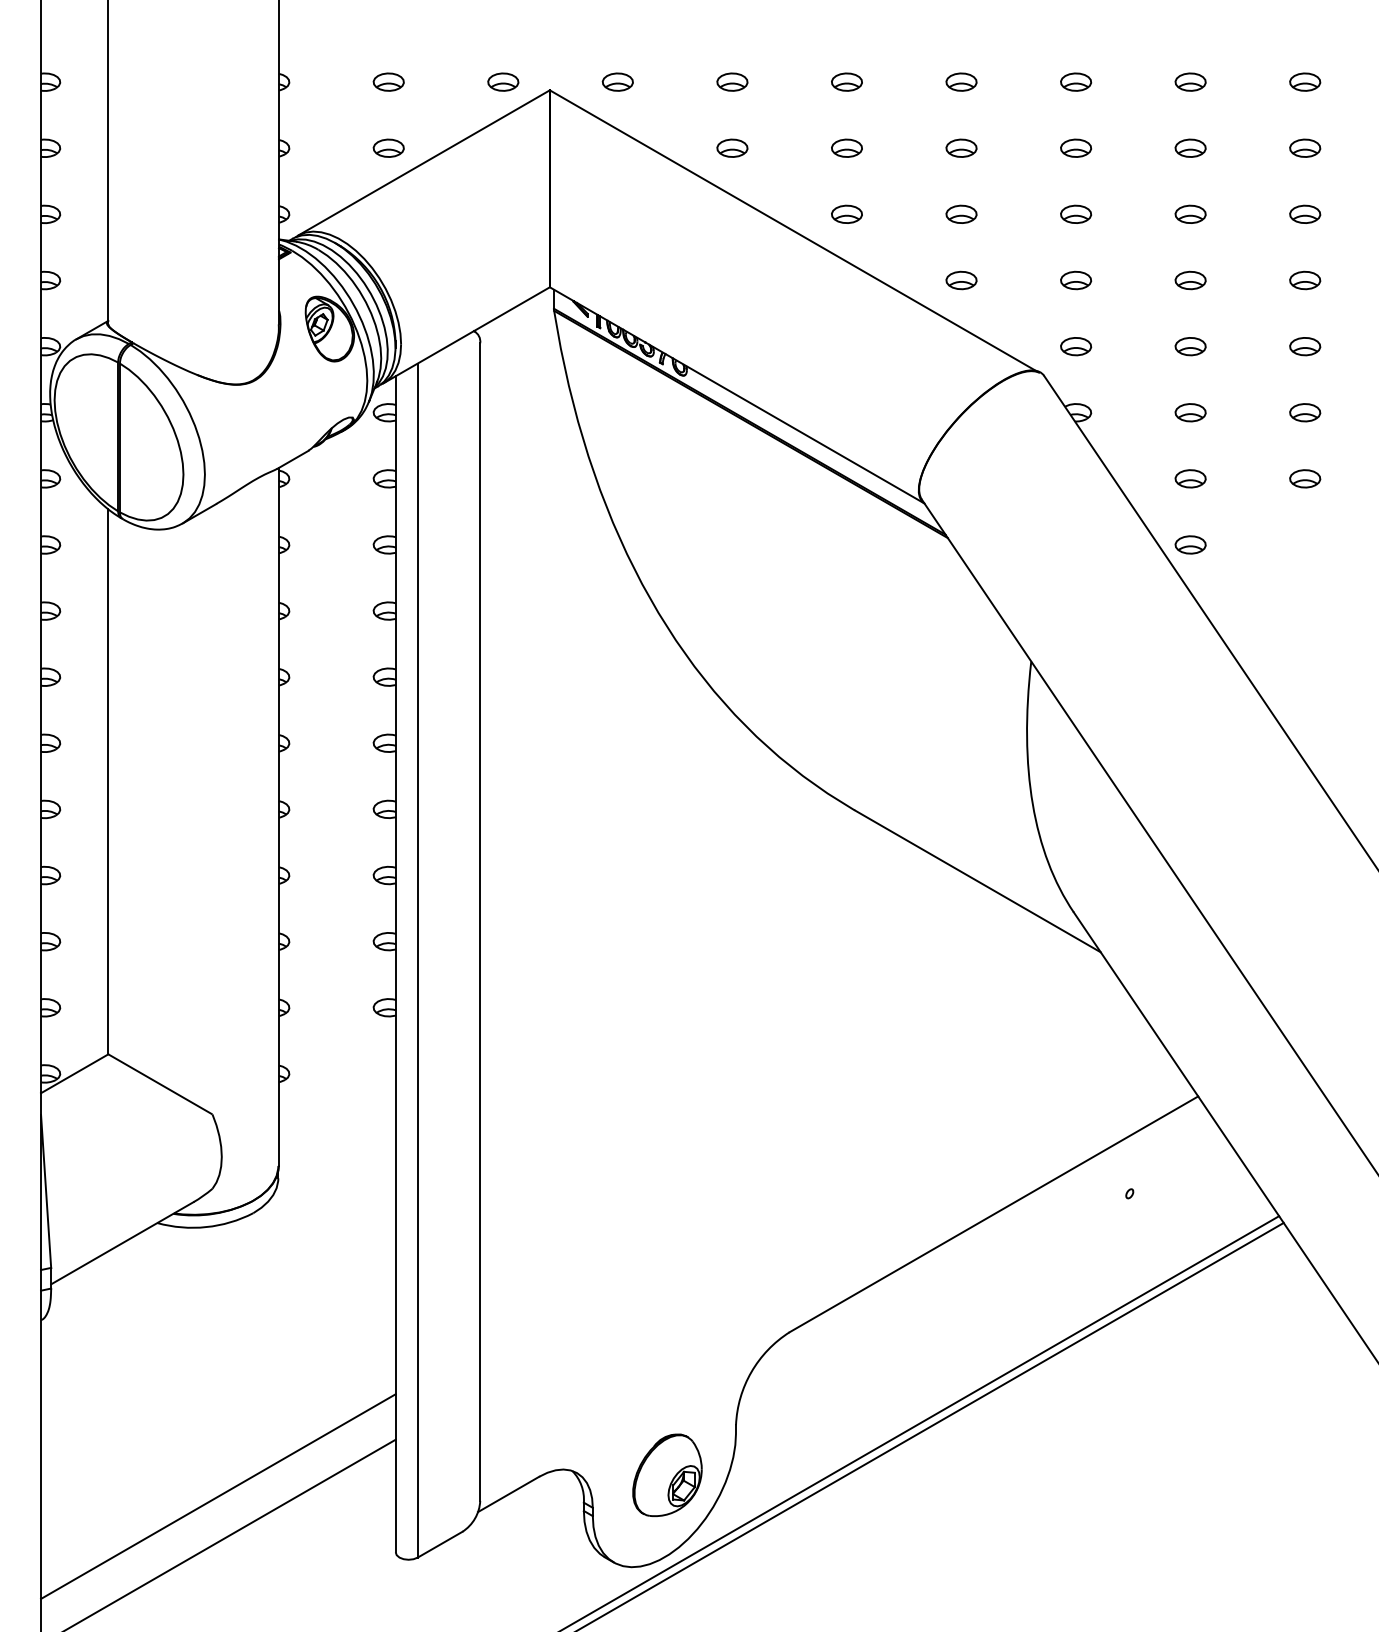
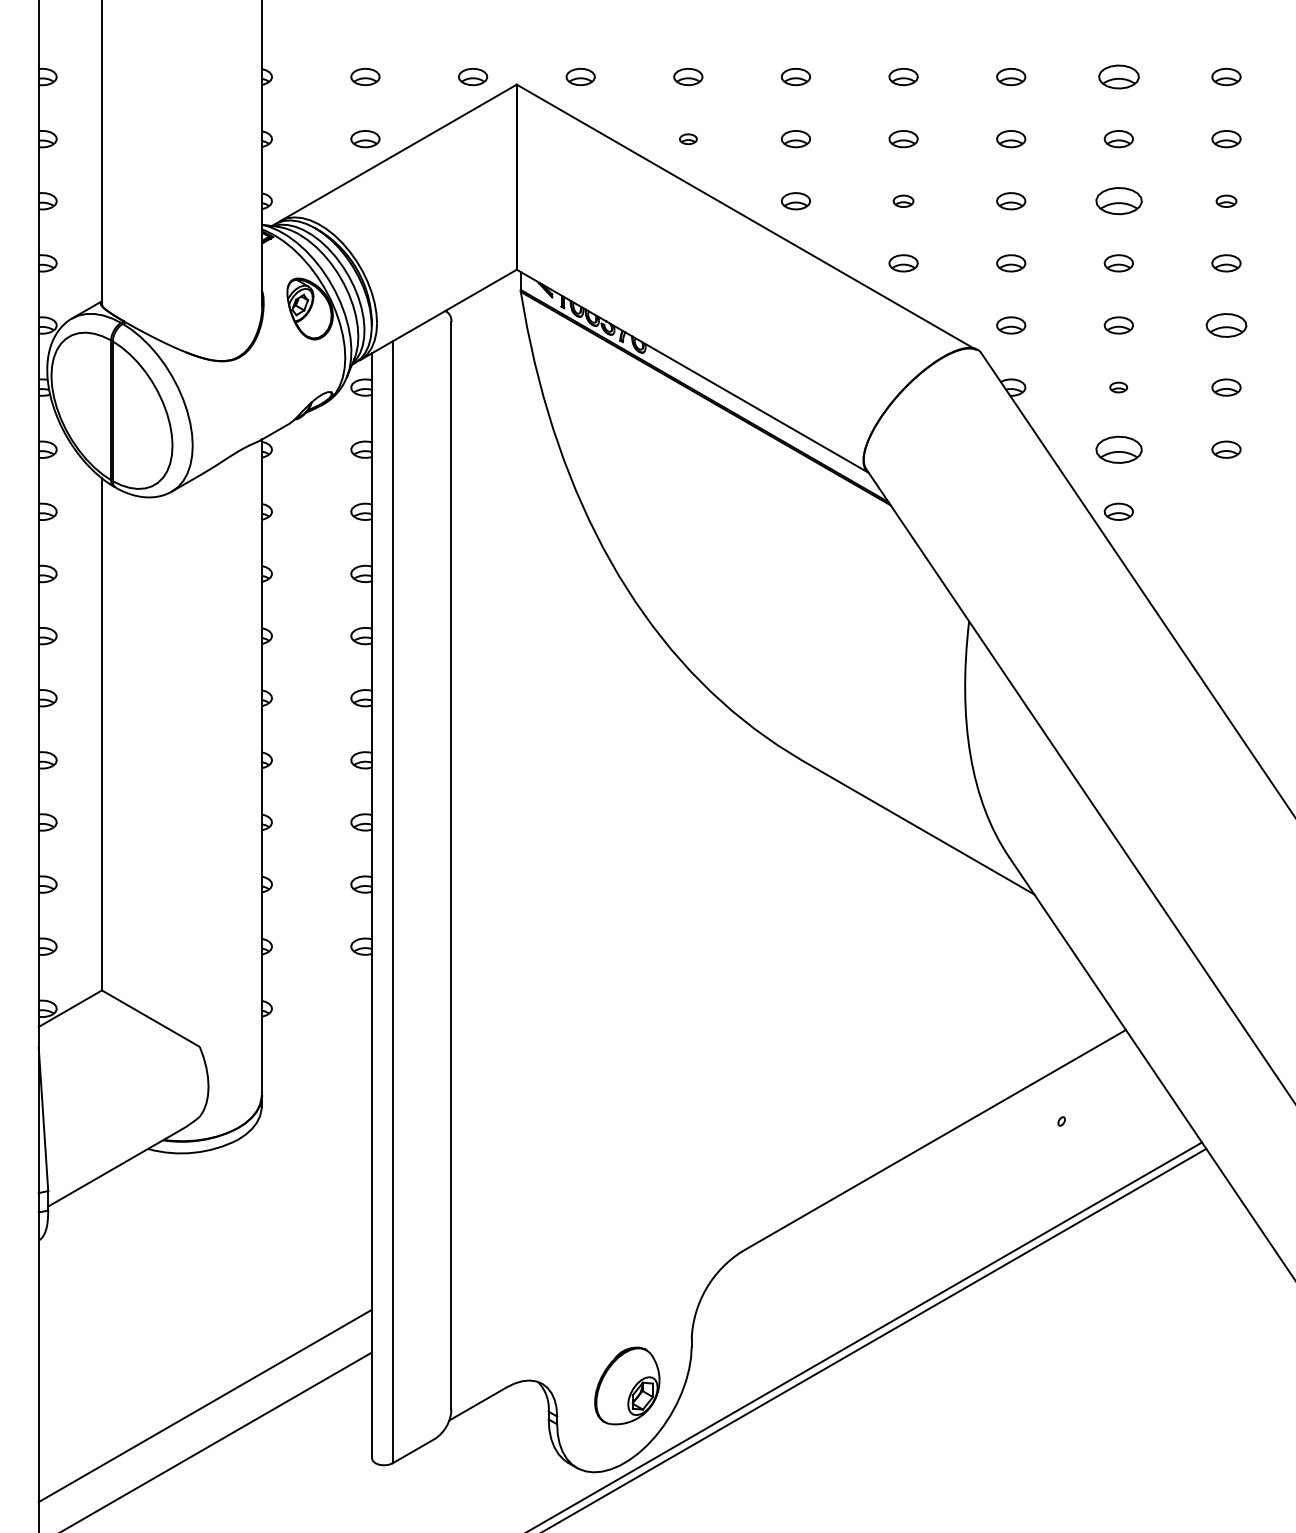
part: (1190, 81) -> (1118, 76), size x1.4
part: (732, 148) -> (688, 139), size x0.6
part: (961, 214) -> (903, 201), size x0.7
part: (1190, 214) -> (1118, 201), size x1.6
part: (1305, 214) -> (1226, 201), size x0.7
part: (1305, 346) -> (1226, 325), size x1.4
part: (1190, 412) -> (1118, 387), size x0.6
part: (1190, 478) -> (1118, 449), size x1.6

